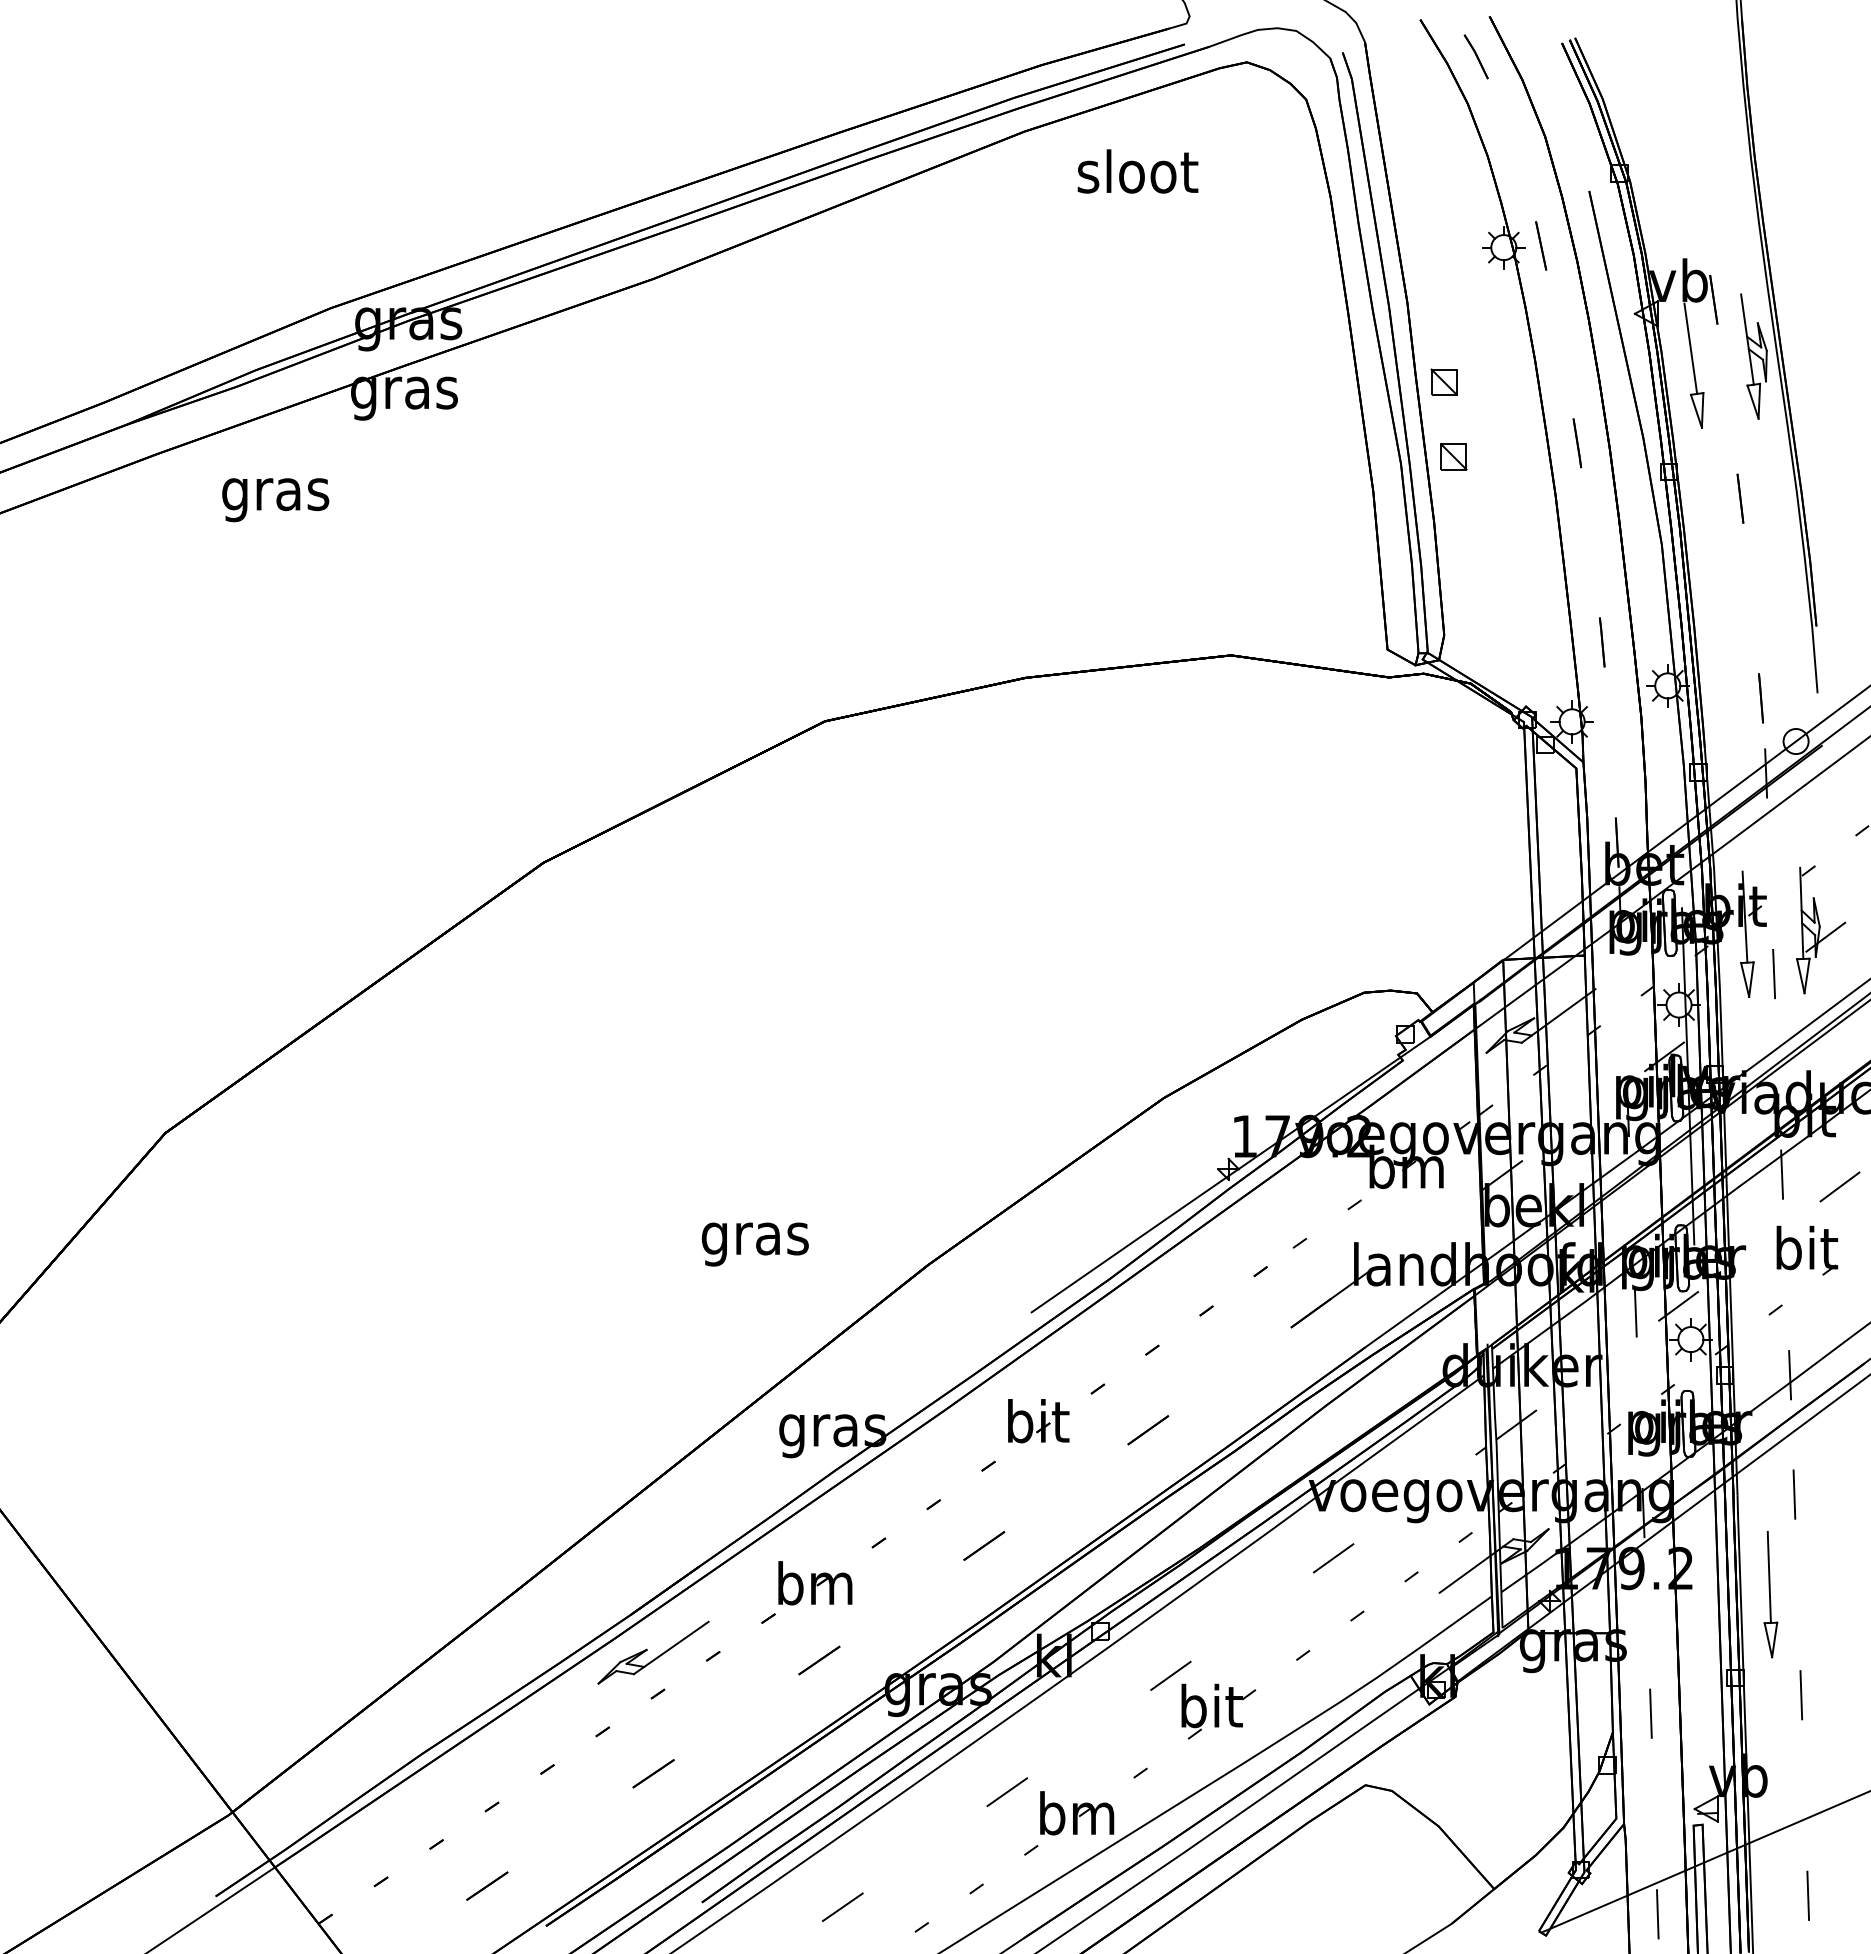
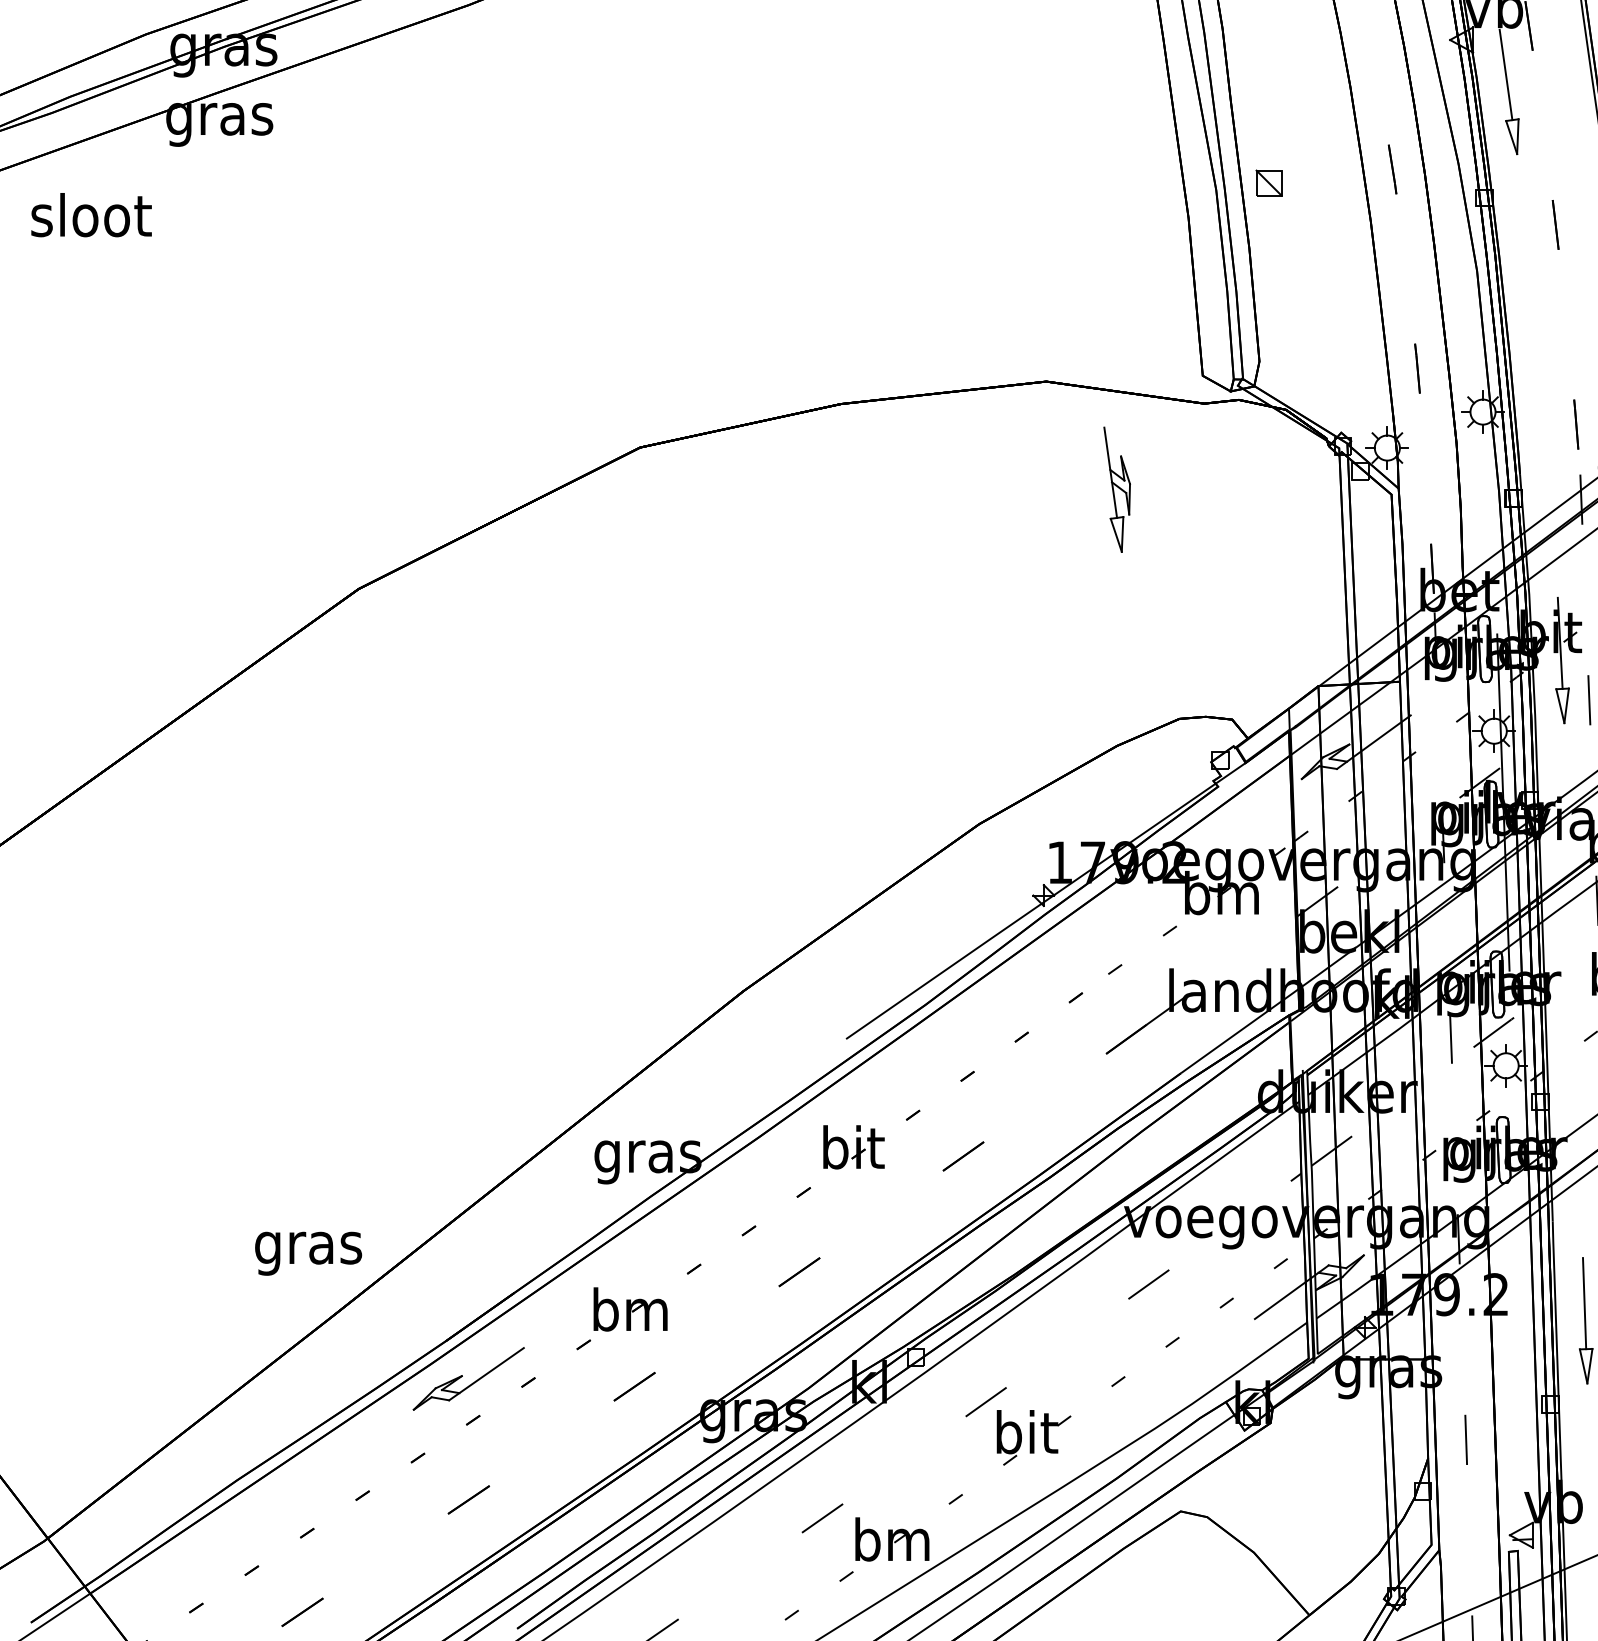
part: (1753, 356) -> (1116, 489), moved
part: (1443, 381) -> (1258, 107), removed
text: (276, 494) -> (91, 220), gras -> sloot
text: (754, 1244) -> (307, 1253), moved

